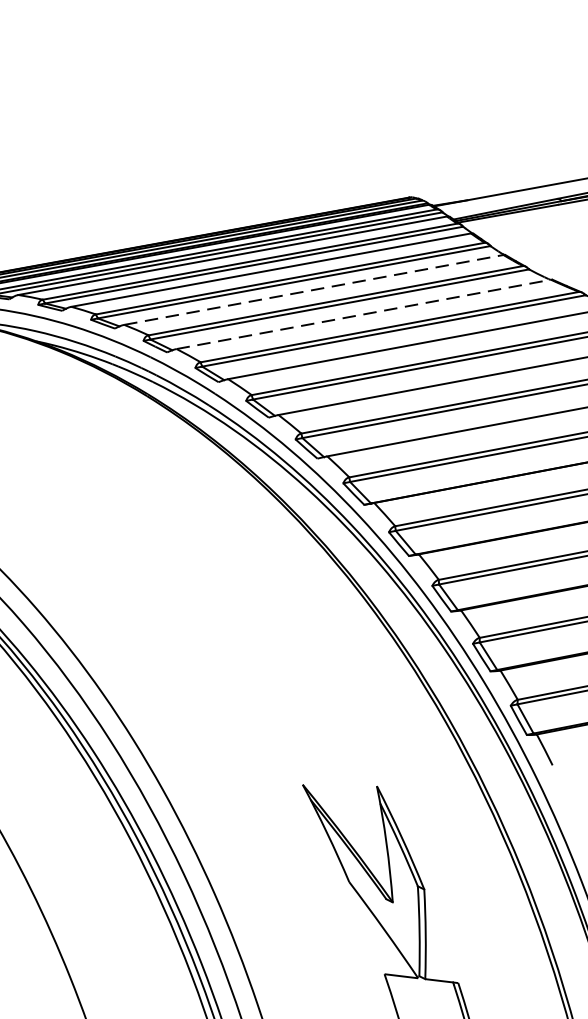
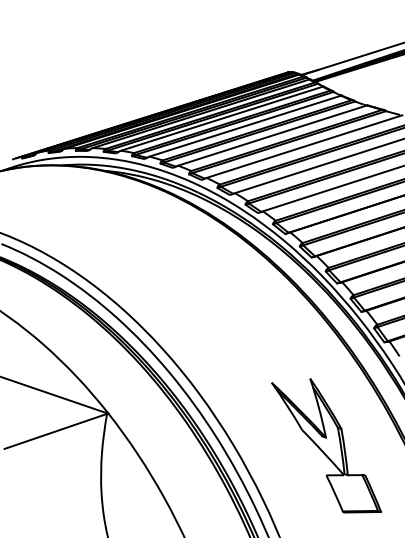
line: (314, 290) -> (245, 126), dashed -> solid
line: (365, 314) -> (273, 135), dashed -> solid

